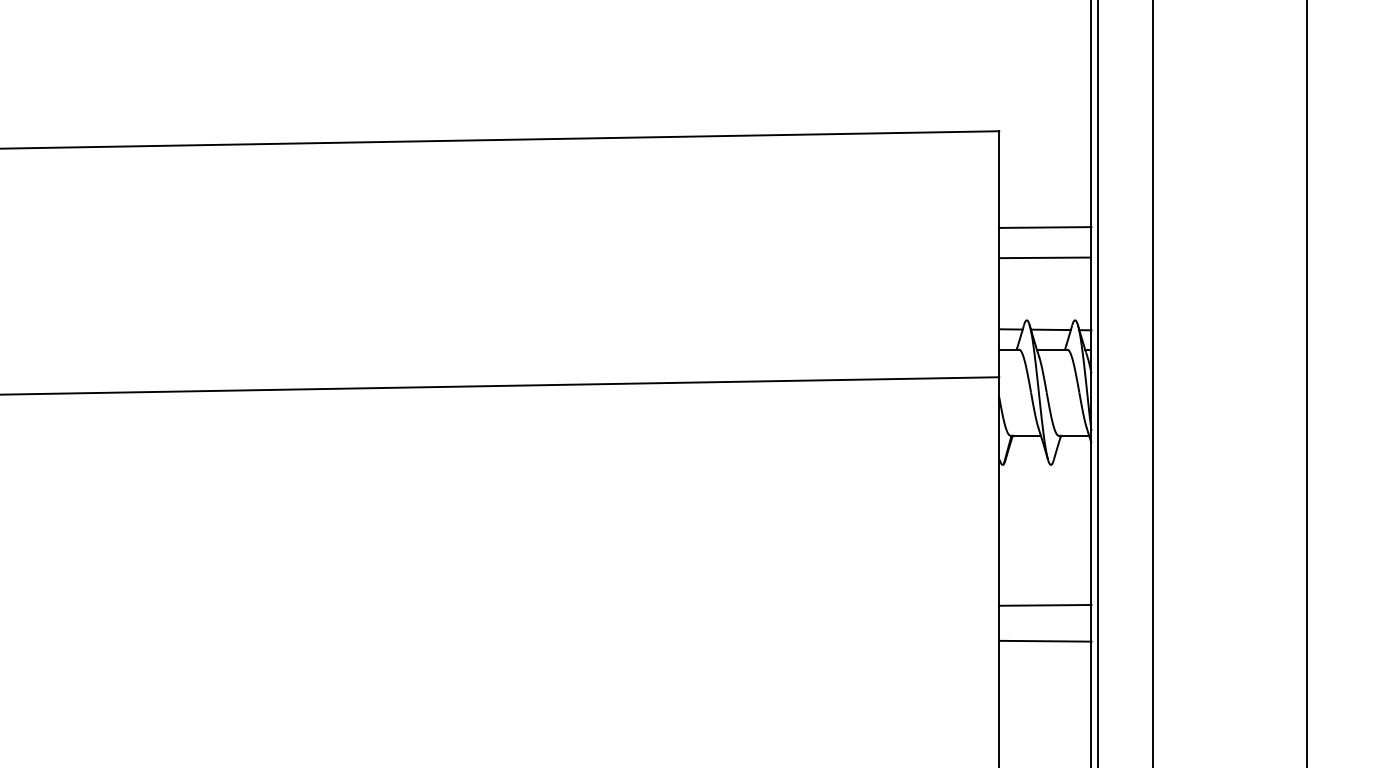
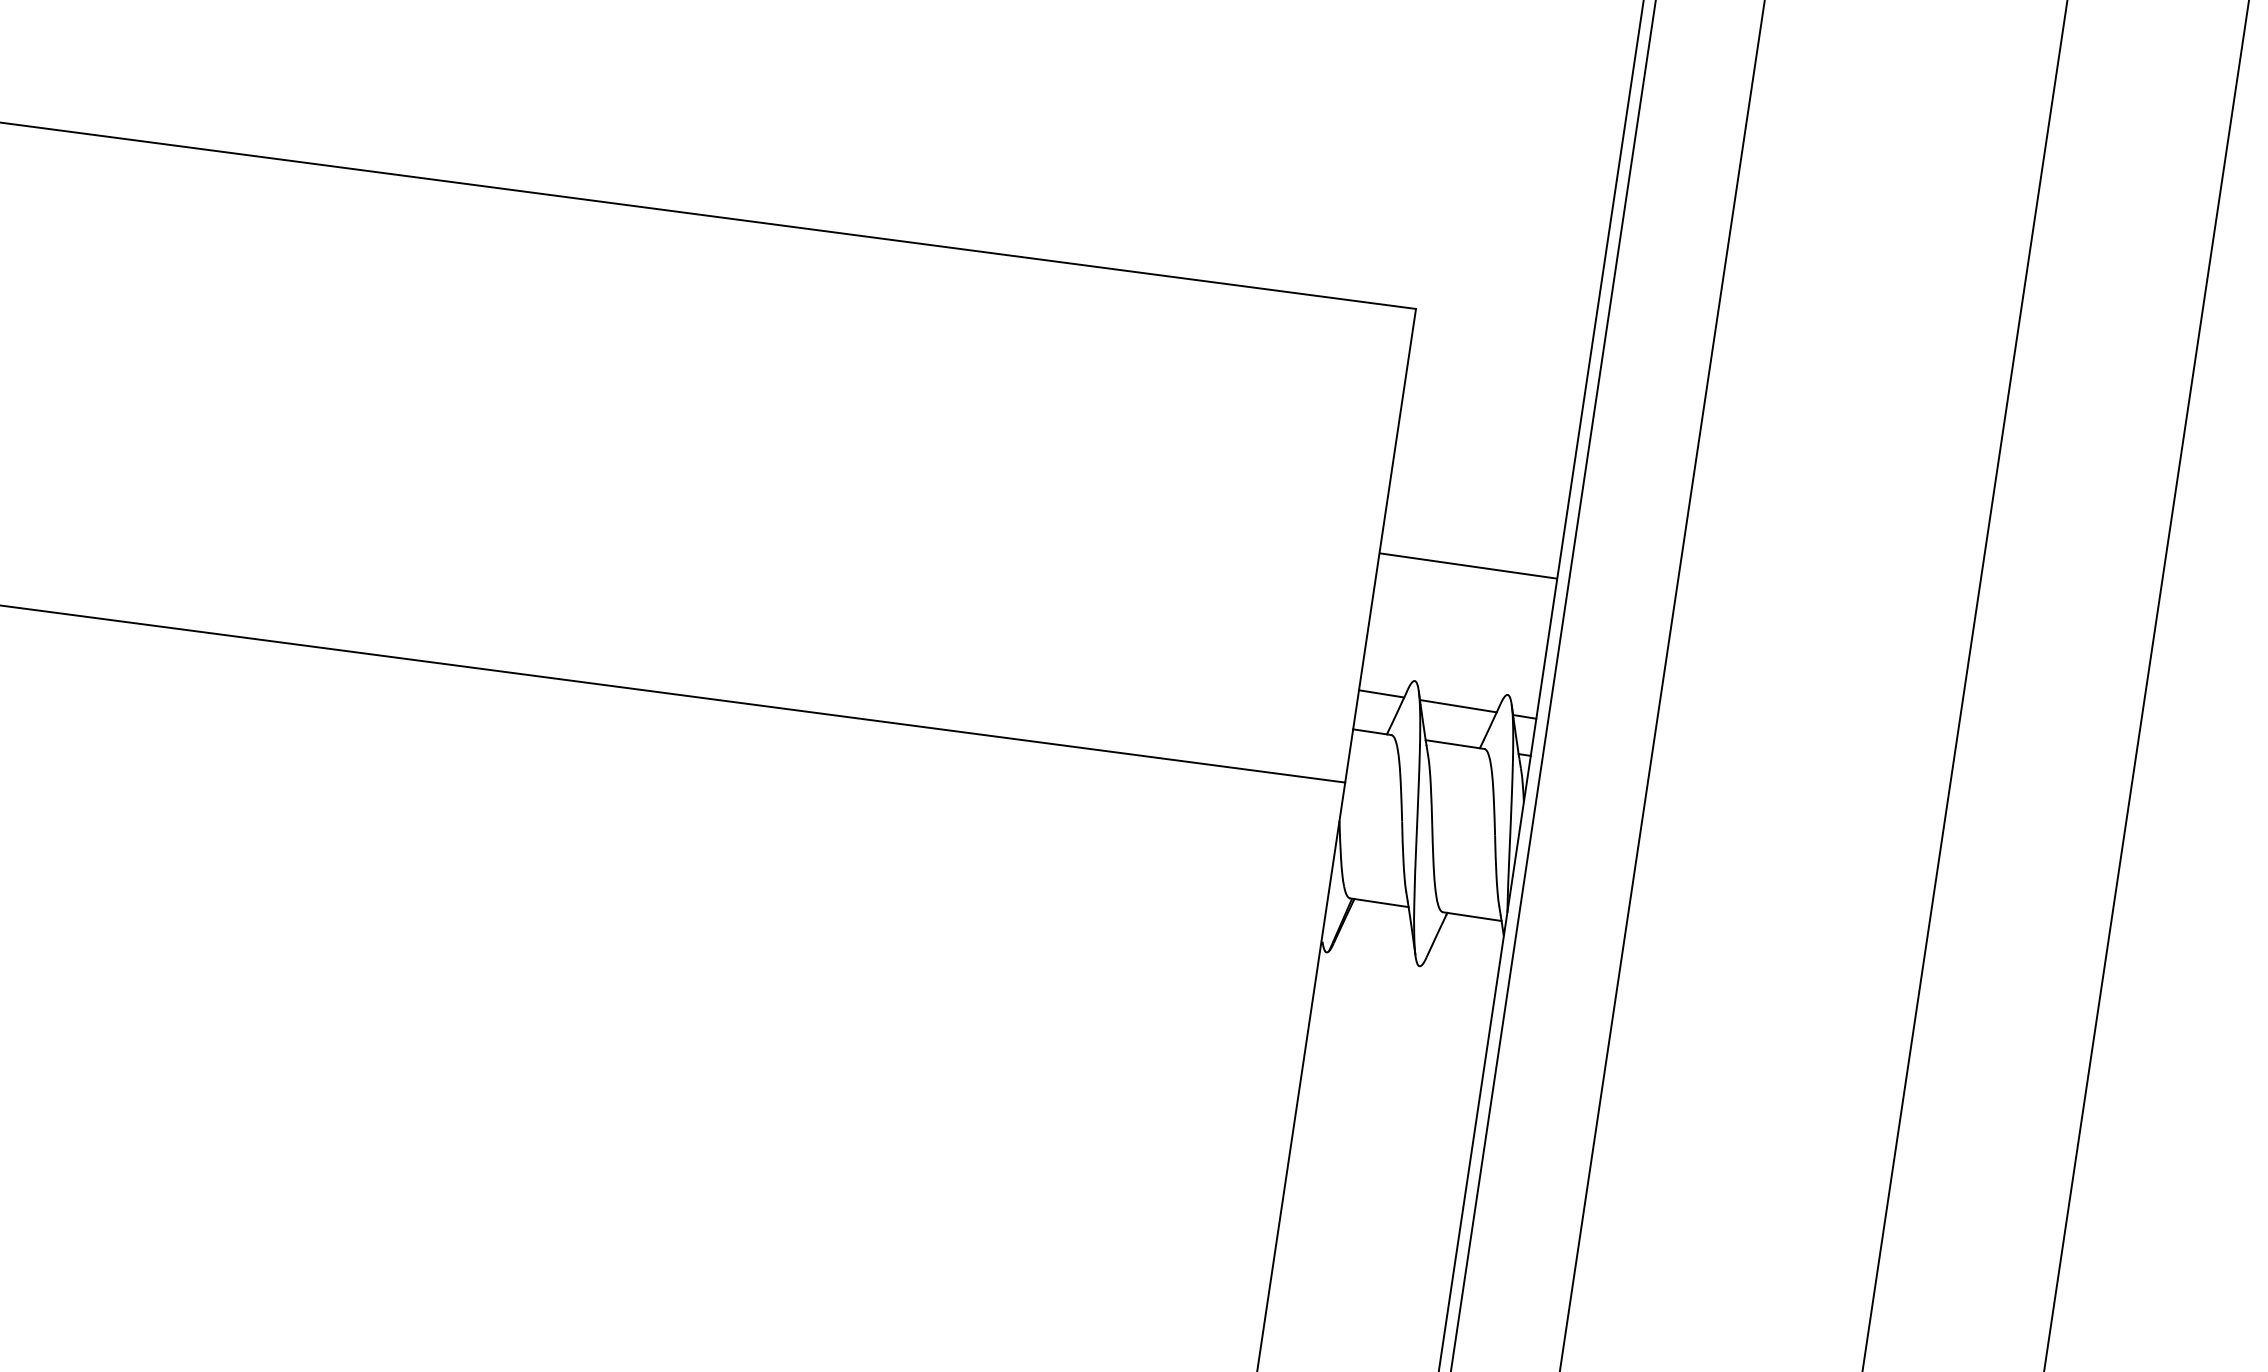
line: (1045, 227) -> (1477, 507), removed
line: (1045, 604) -> (1368, 1233), removed
line: (1045, 640) -> (1358, 1302), removed

